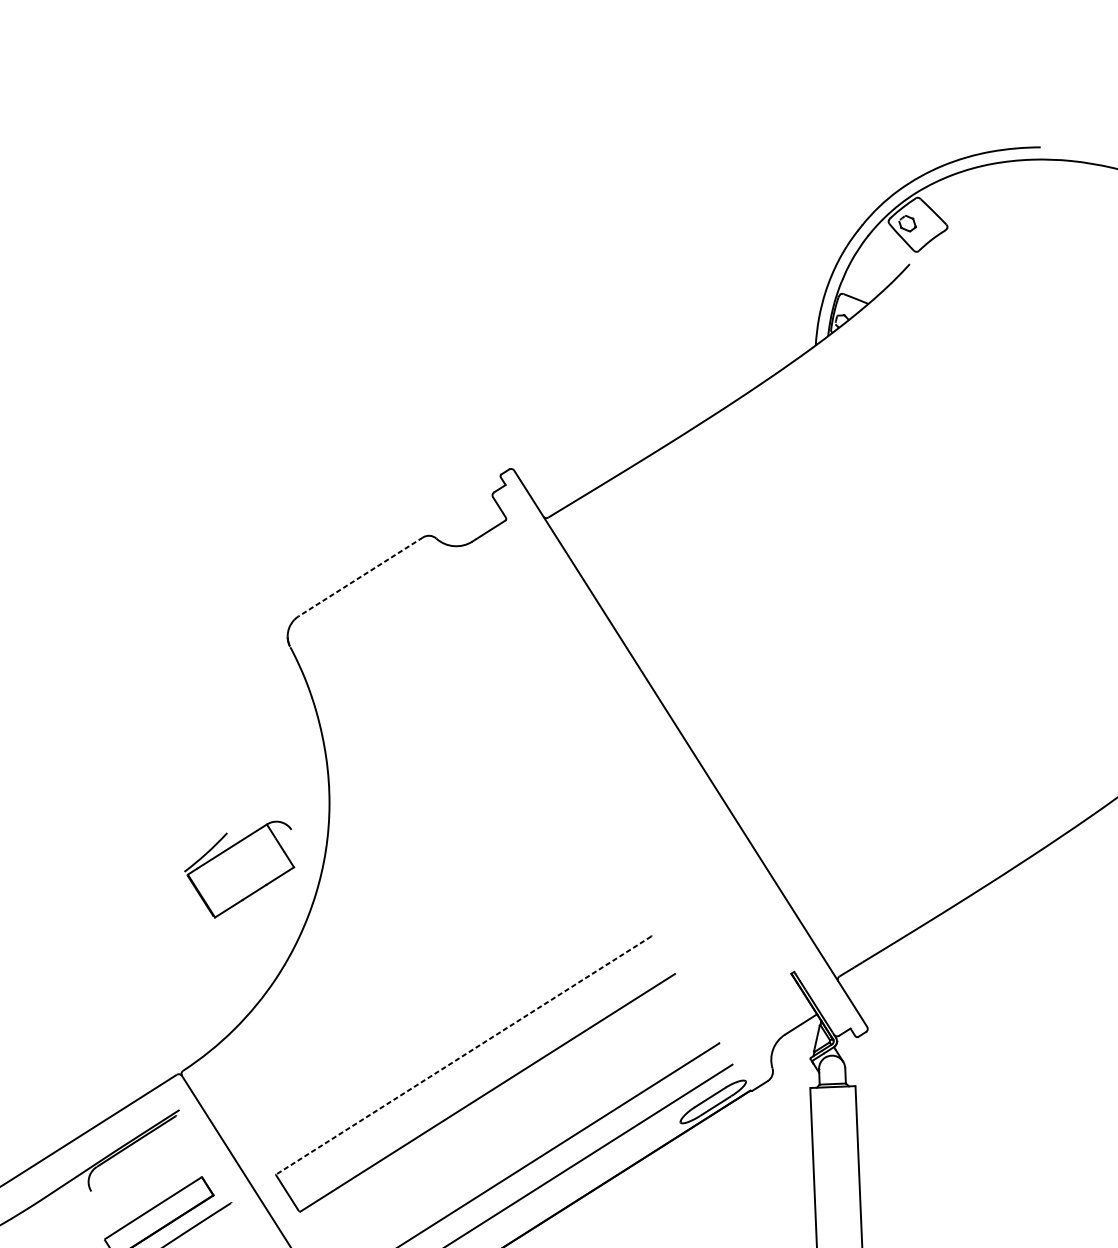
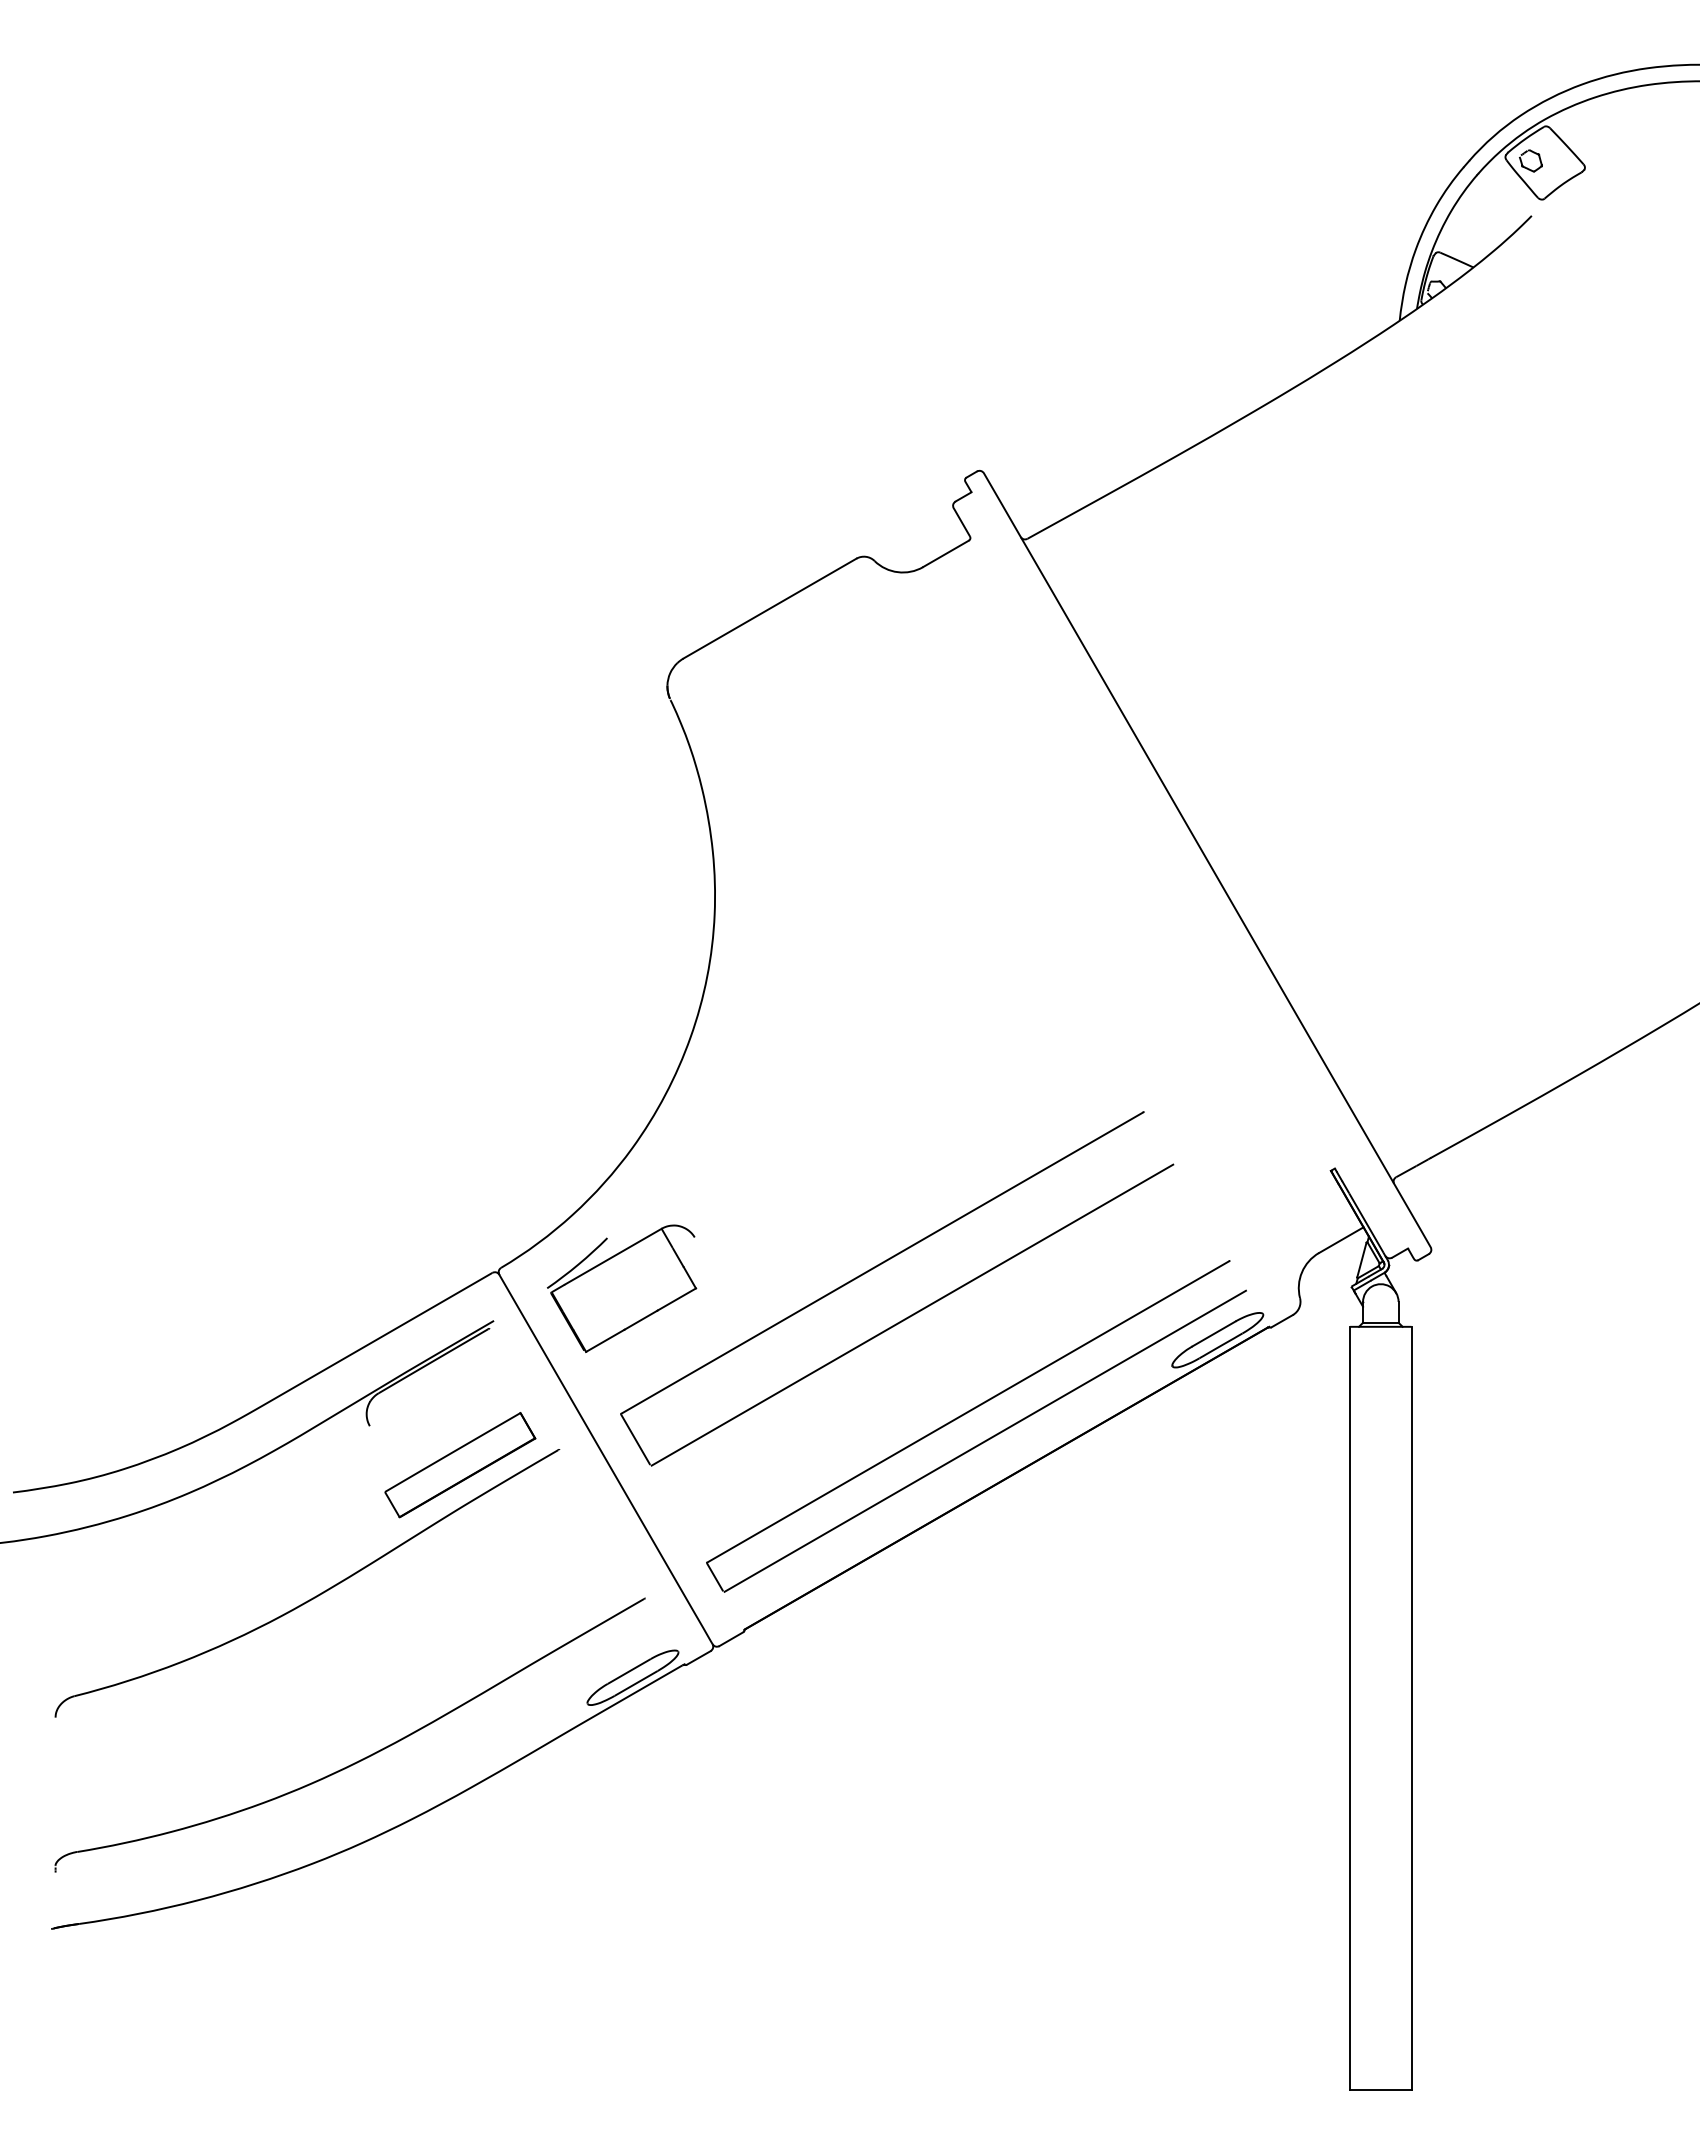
line: (360, 576) -> (769, 608), dashed -> solid
part: (239, 869) -> (622, 1288), moved
line: (463, 1055) -> (881, 1263), dashed -> solid

